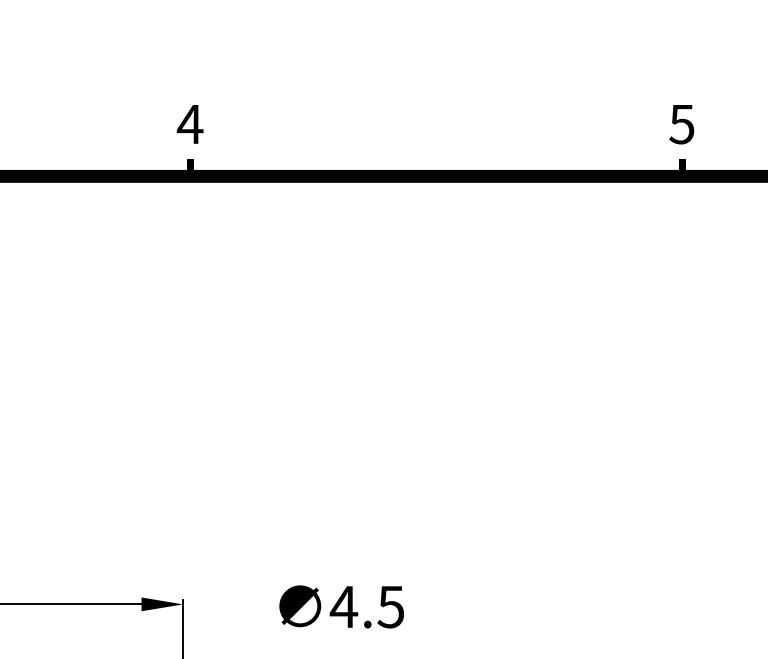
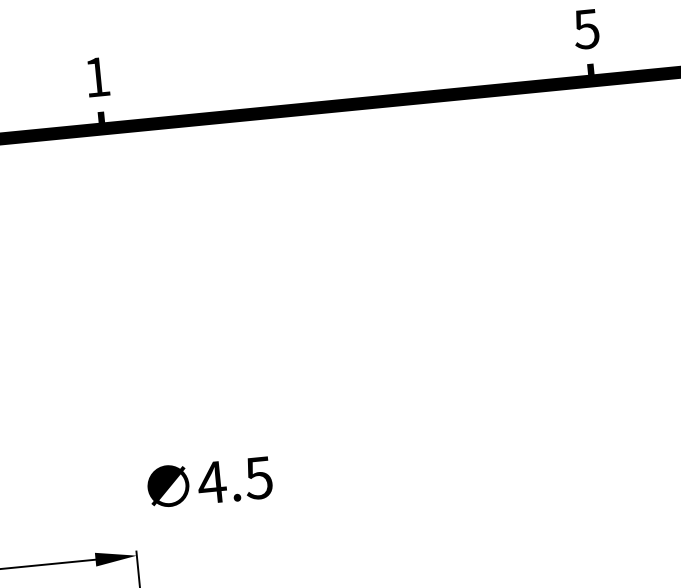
text: (189, 124) -> (96, 77), 4 -> 1
text: (341, 606) -> (209, 482), moved

